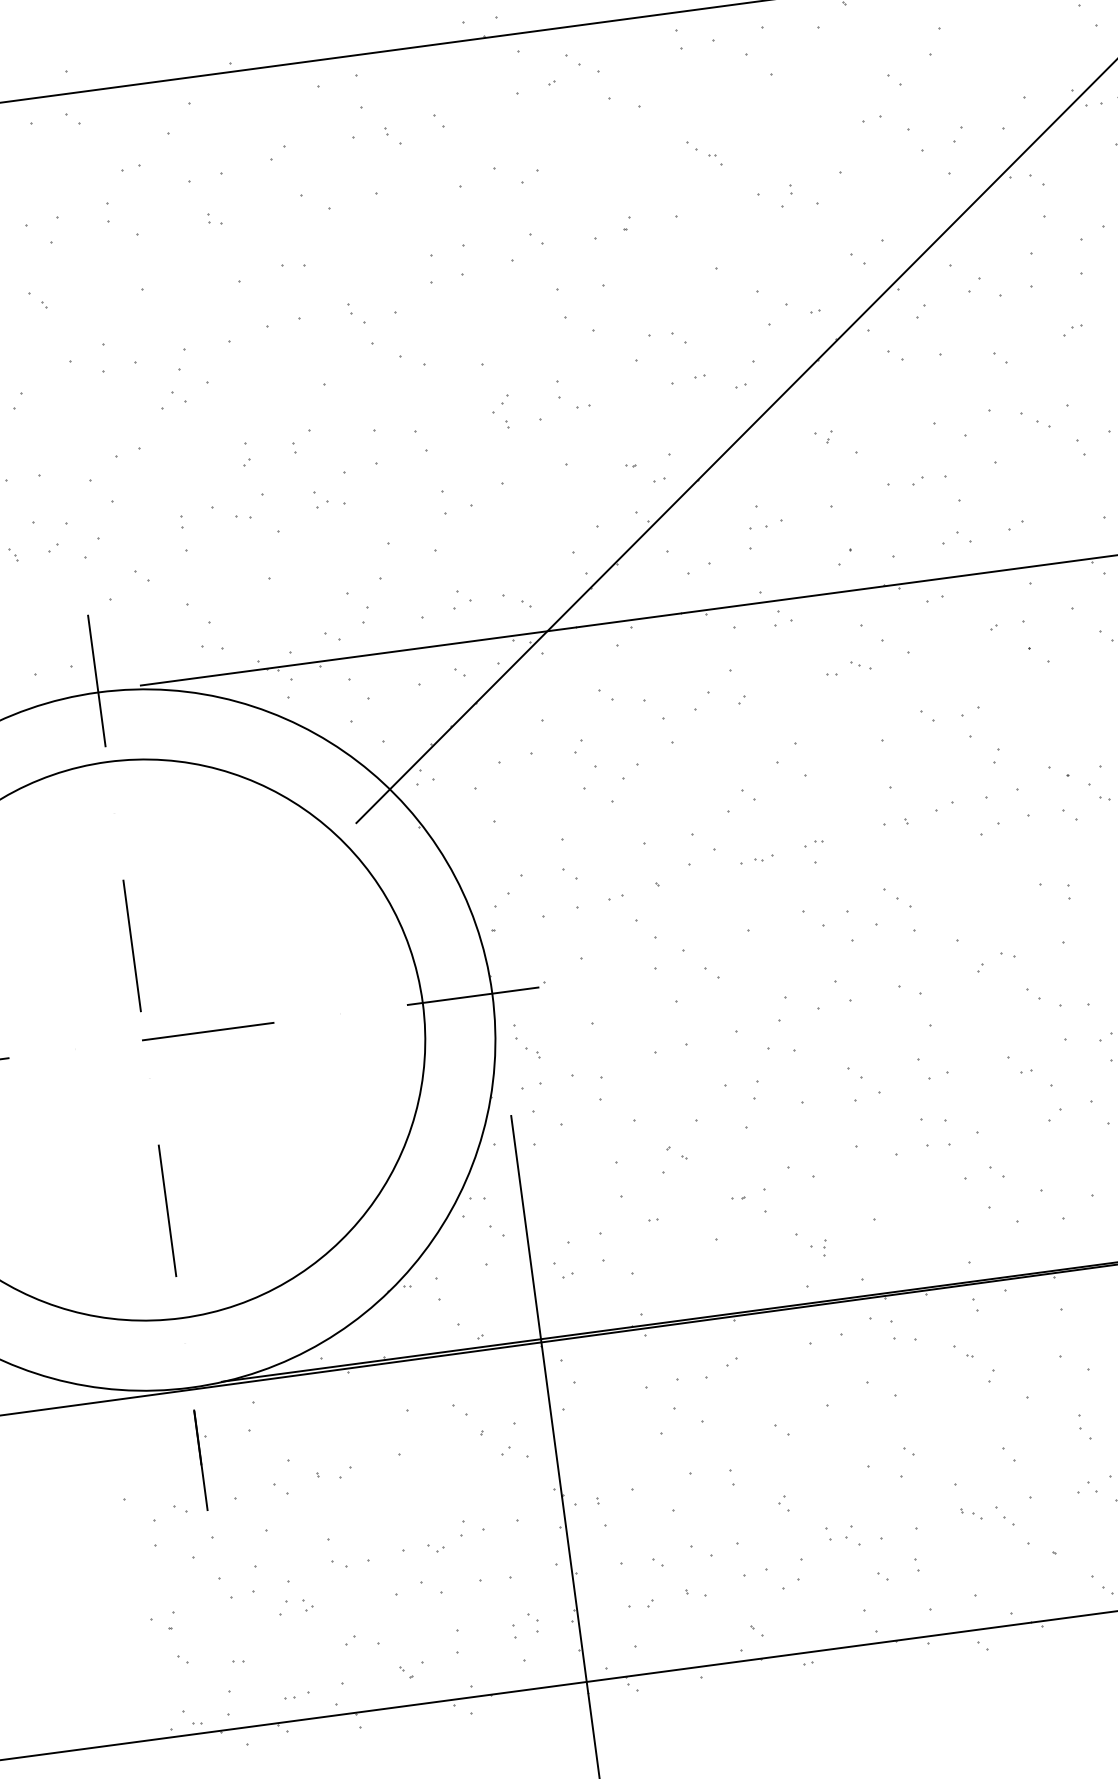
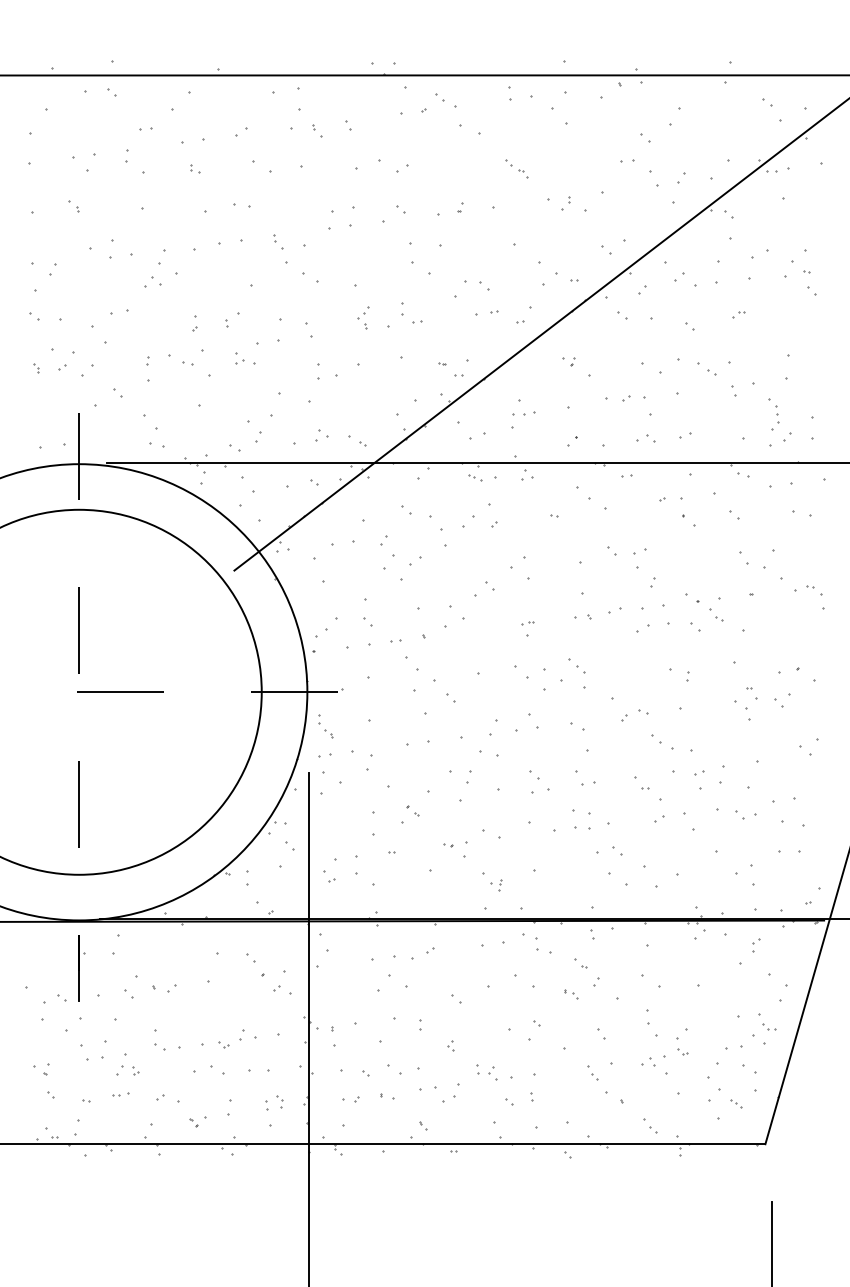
part: (861, 665) -> (475, 477), moved
part: (756, 859) -> (489, 628), removed
part: (1083, 1426) -> (651, 1022), size x1.6
part: (971, 1514) -> (571, 994), moved
part: (296, 1696) -> (120, 1094), moved

